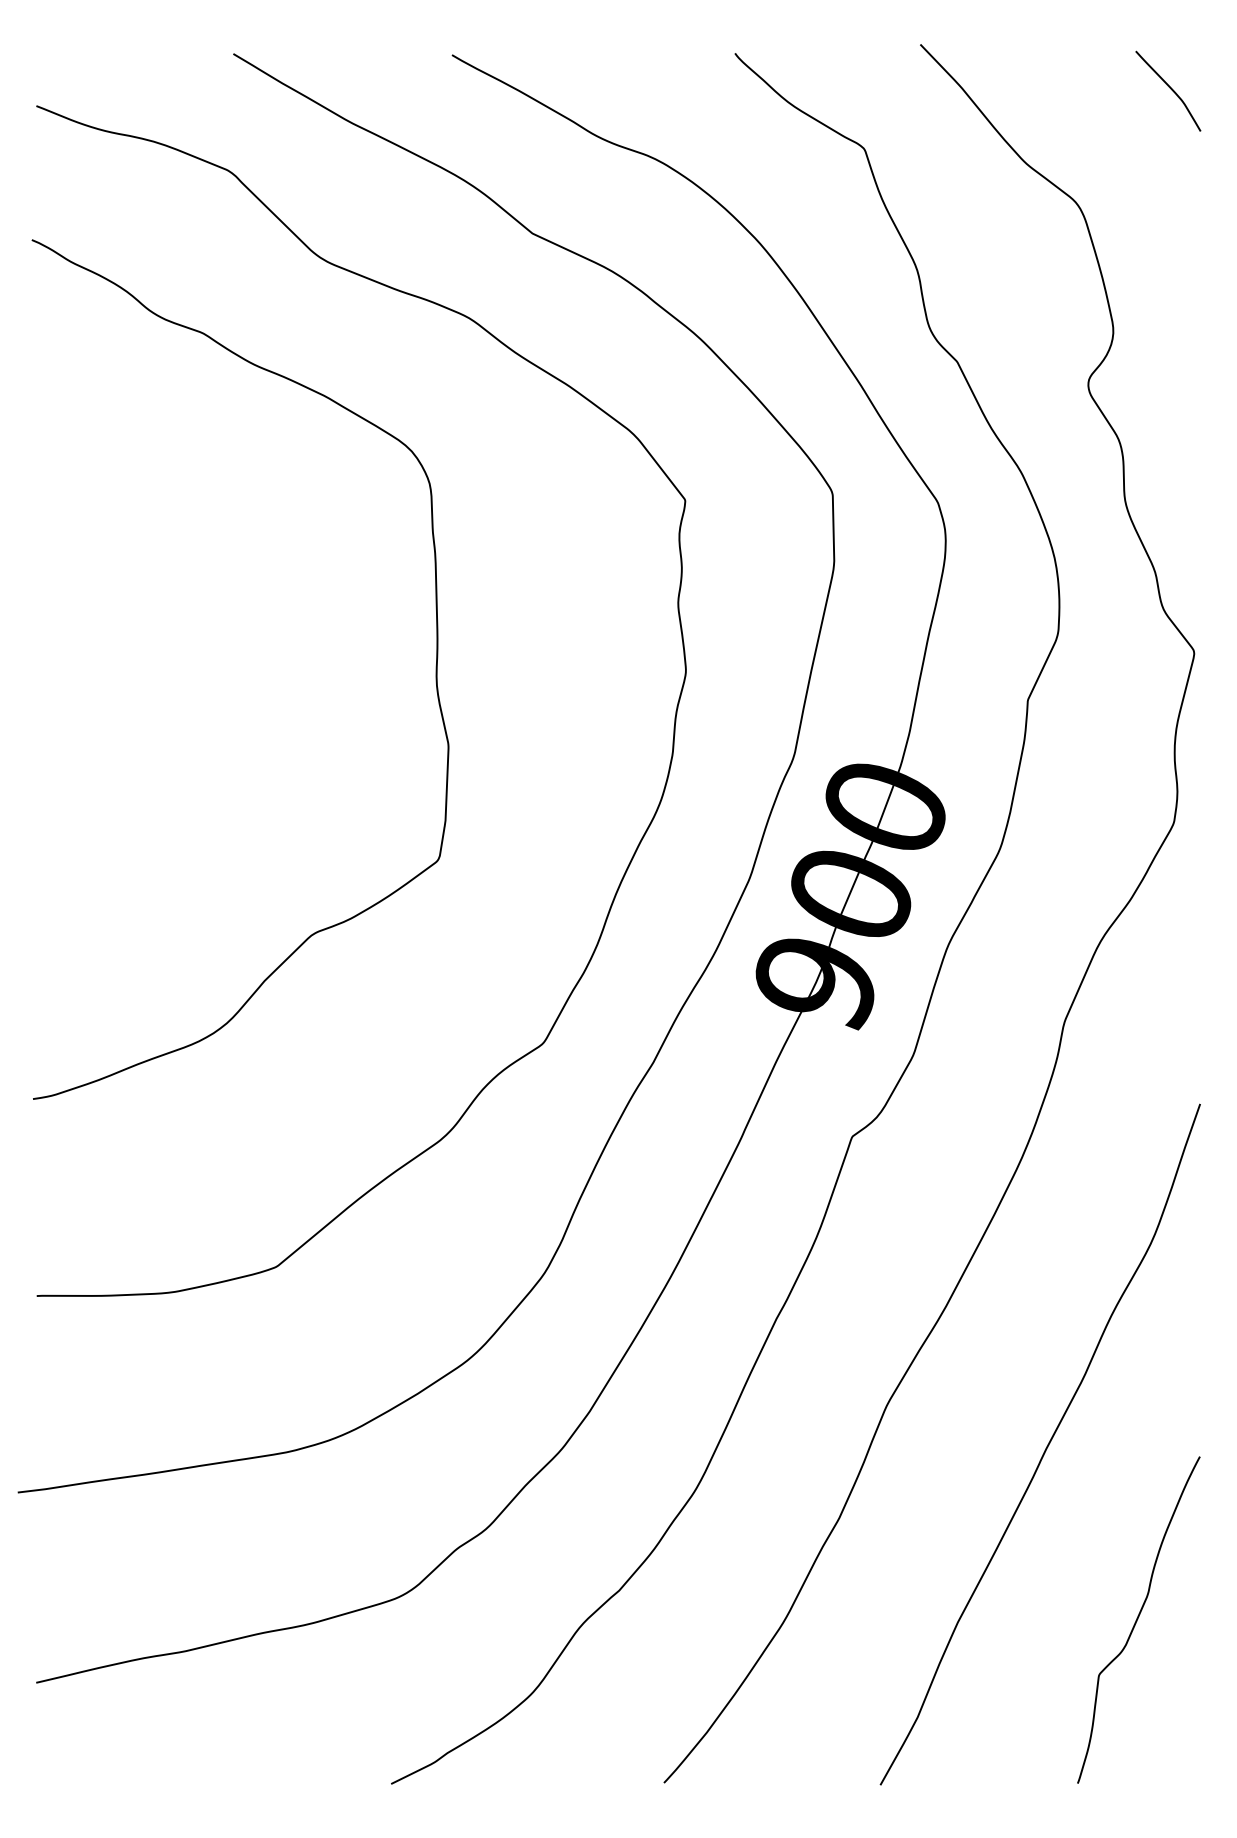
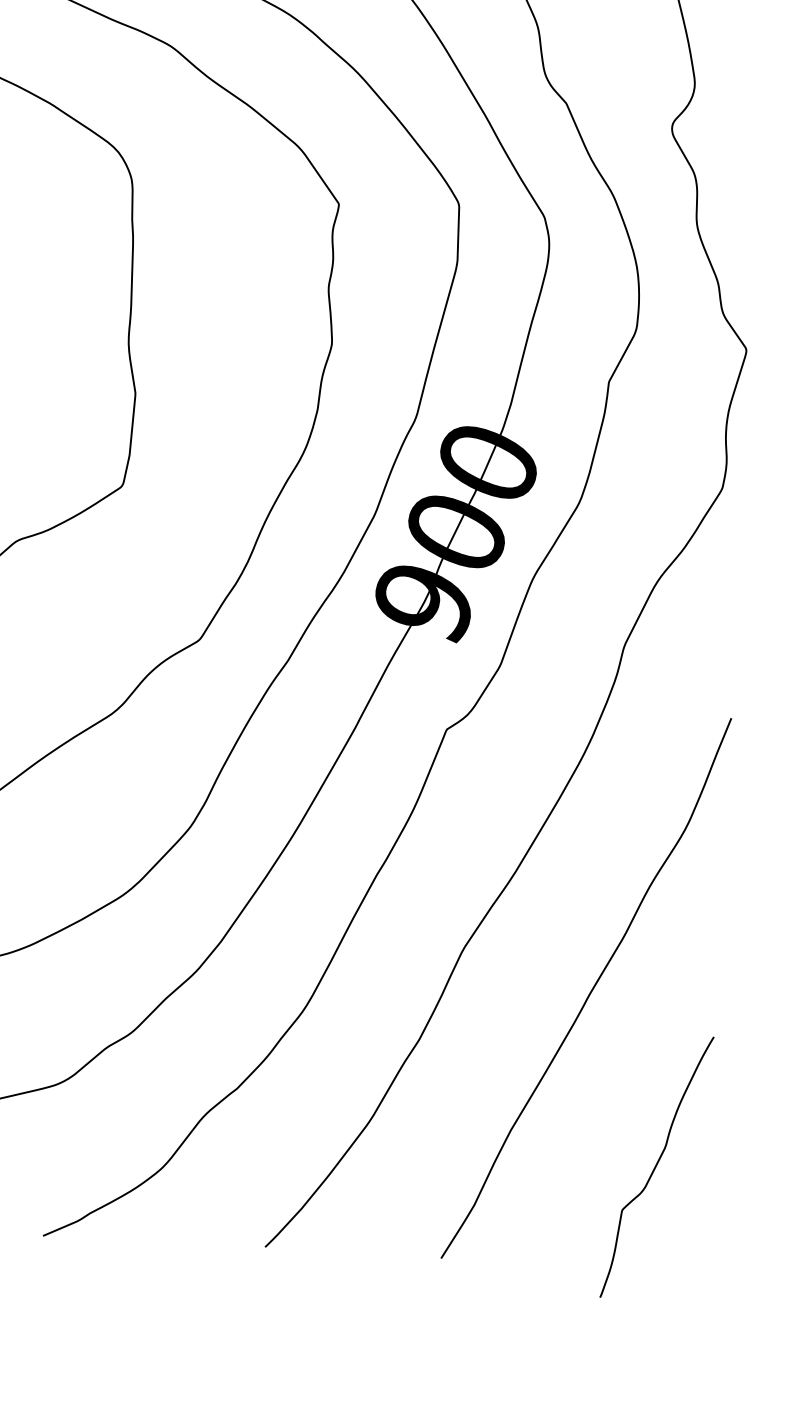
curve: (1138, 1619) -> (656, 1166), moved

